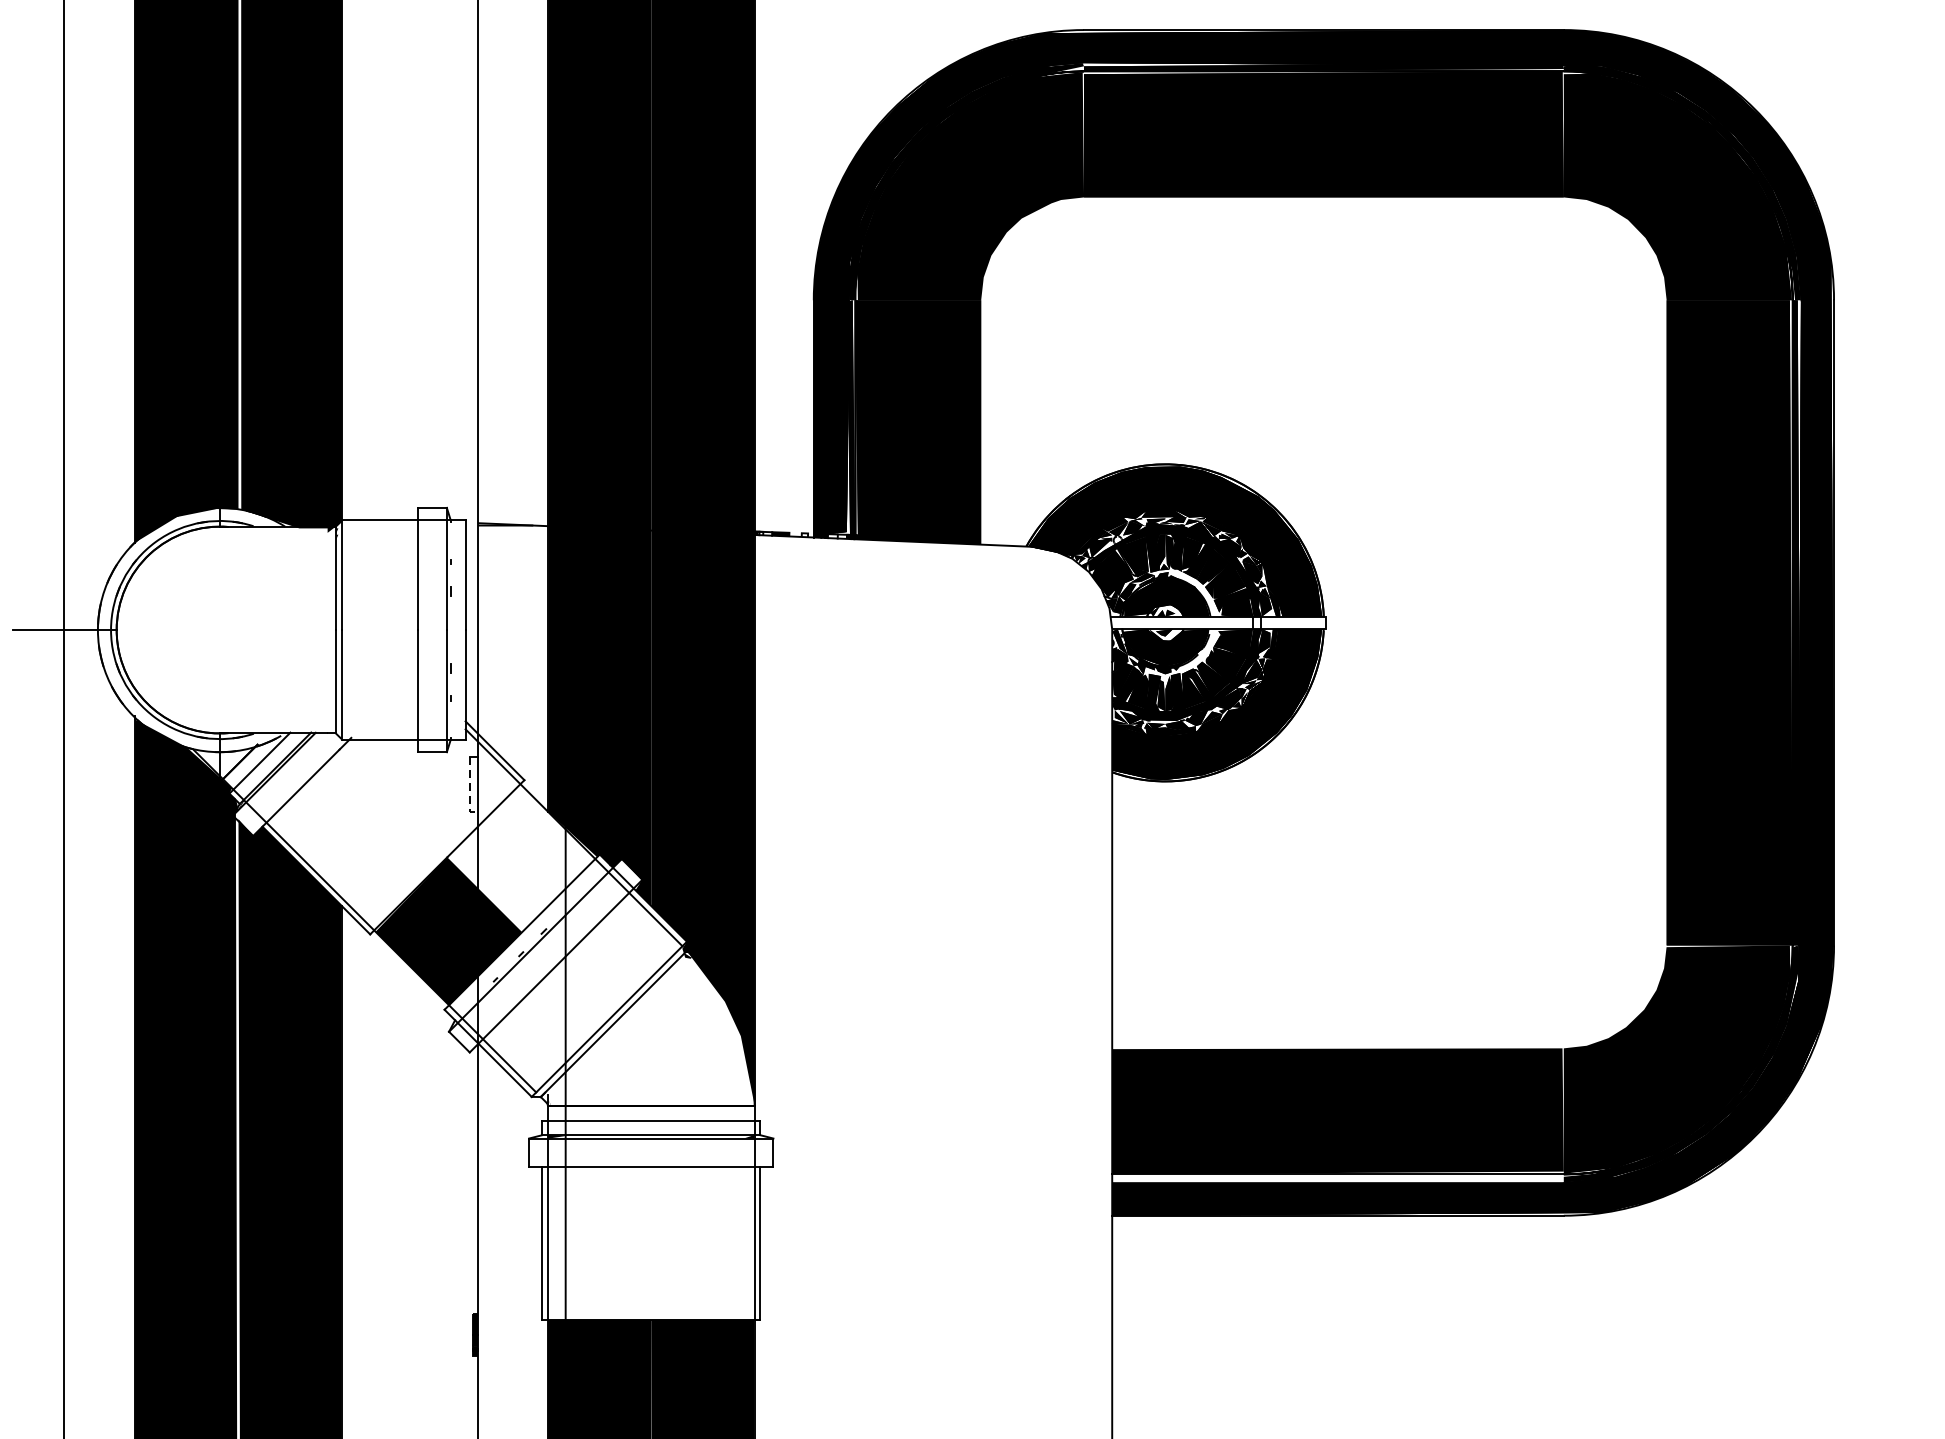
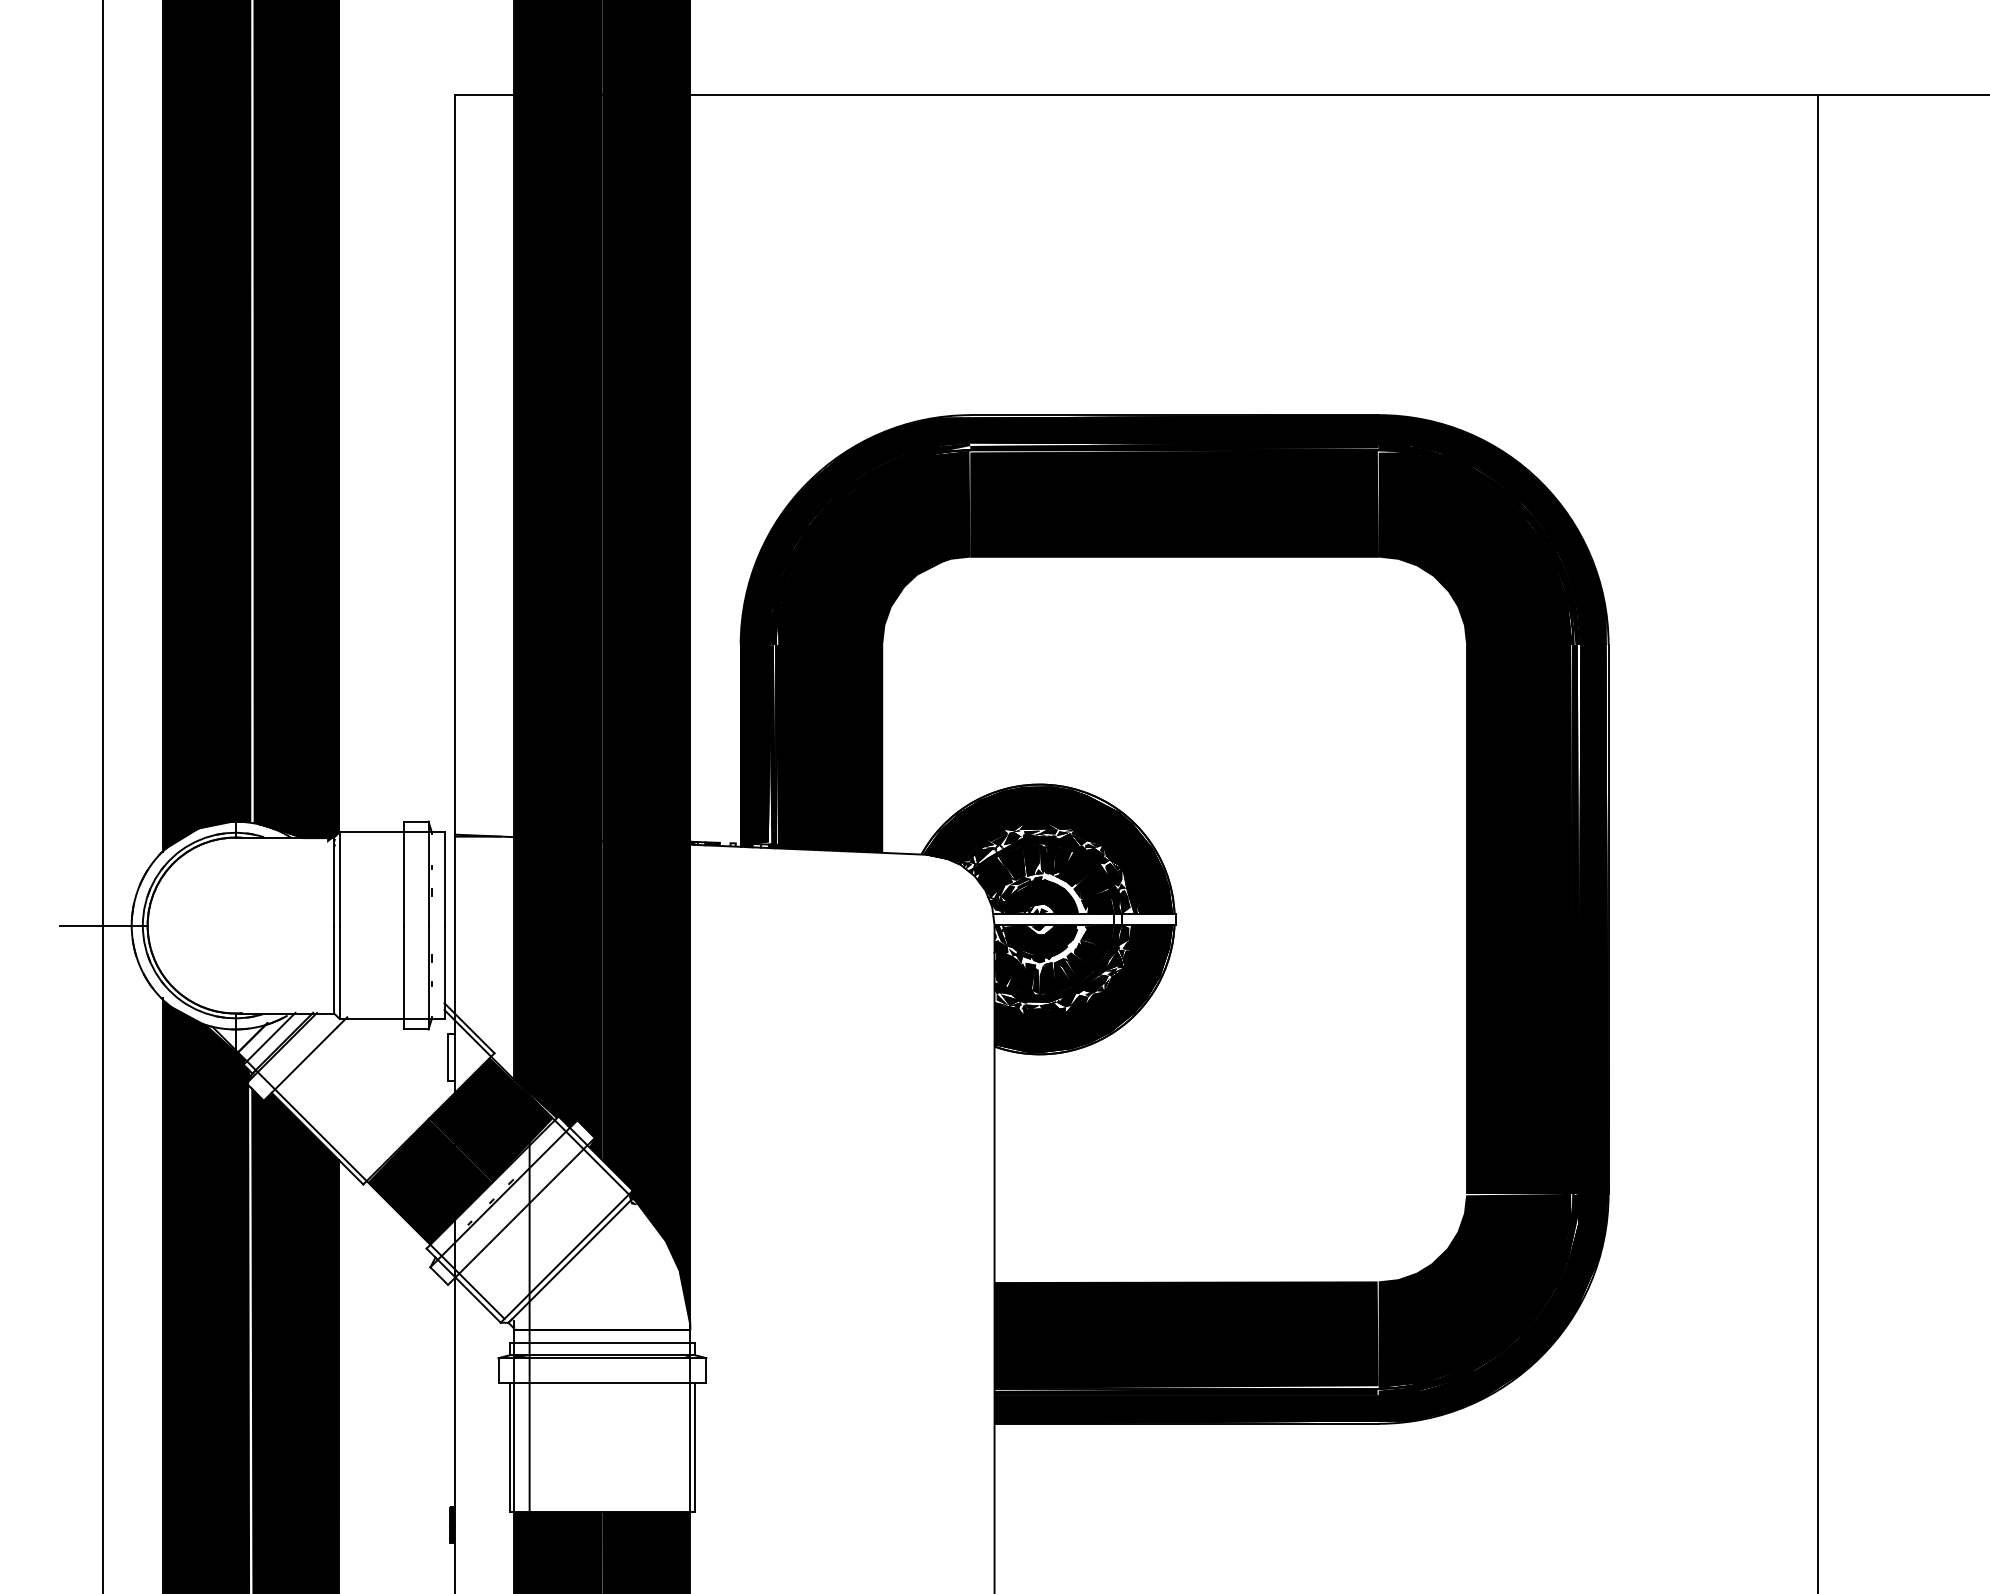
line: (470, 789) -> (448, 1061), dashed -> solid
fill: (519, 858) -> (490, 1119), added
fill: (1336, 1177) -> (1185, 1391), added

